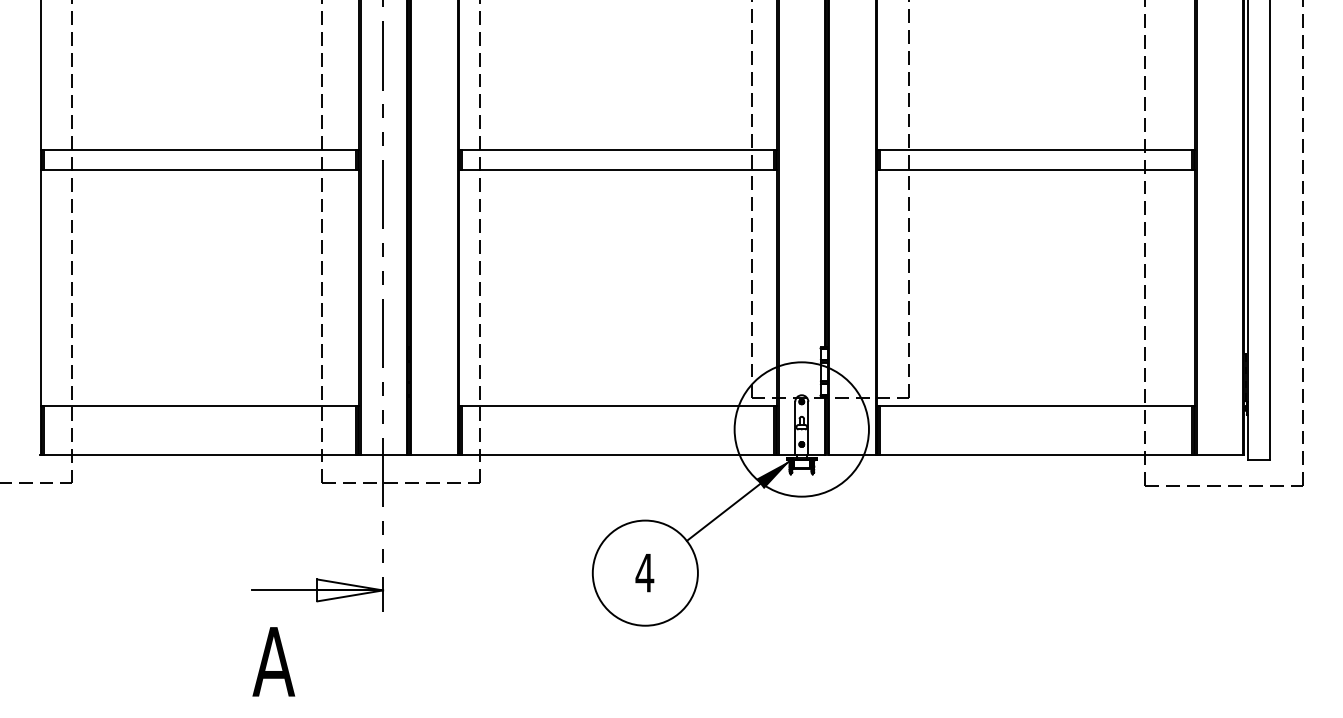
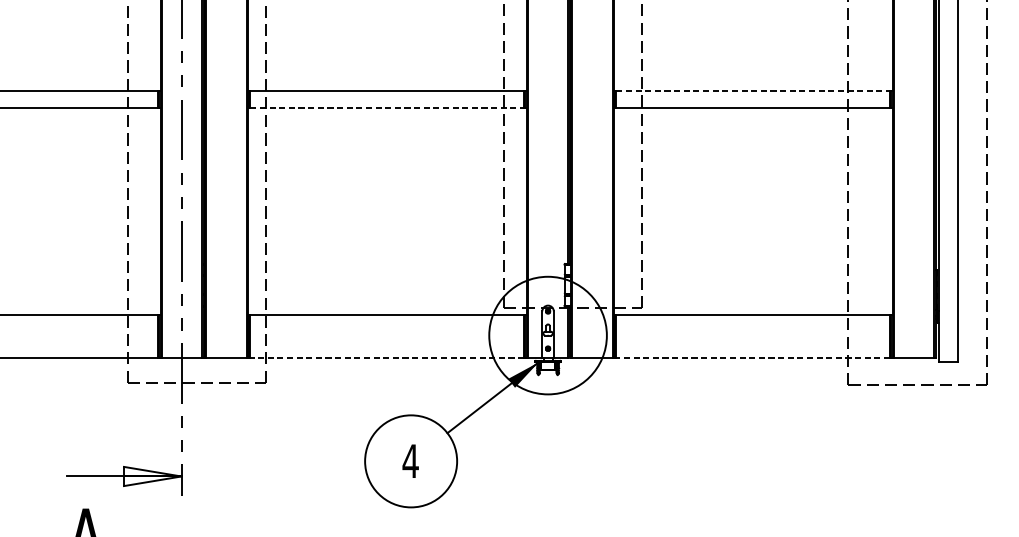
line: (1036, 150) -> (753, 91), solid -> dashed
line: (618, 169) -> (387, 107), solid -> dashed
line: (617, 455) -> (386, 358), solid -> dashed
line: (1035, 455) -> (752, 358), solid -> dashed

